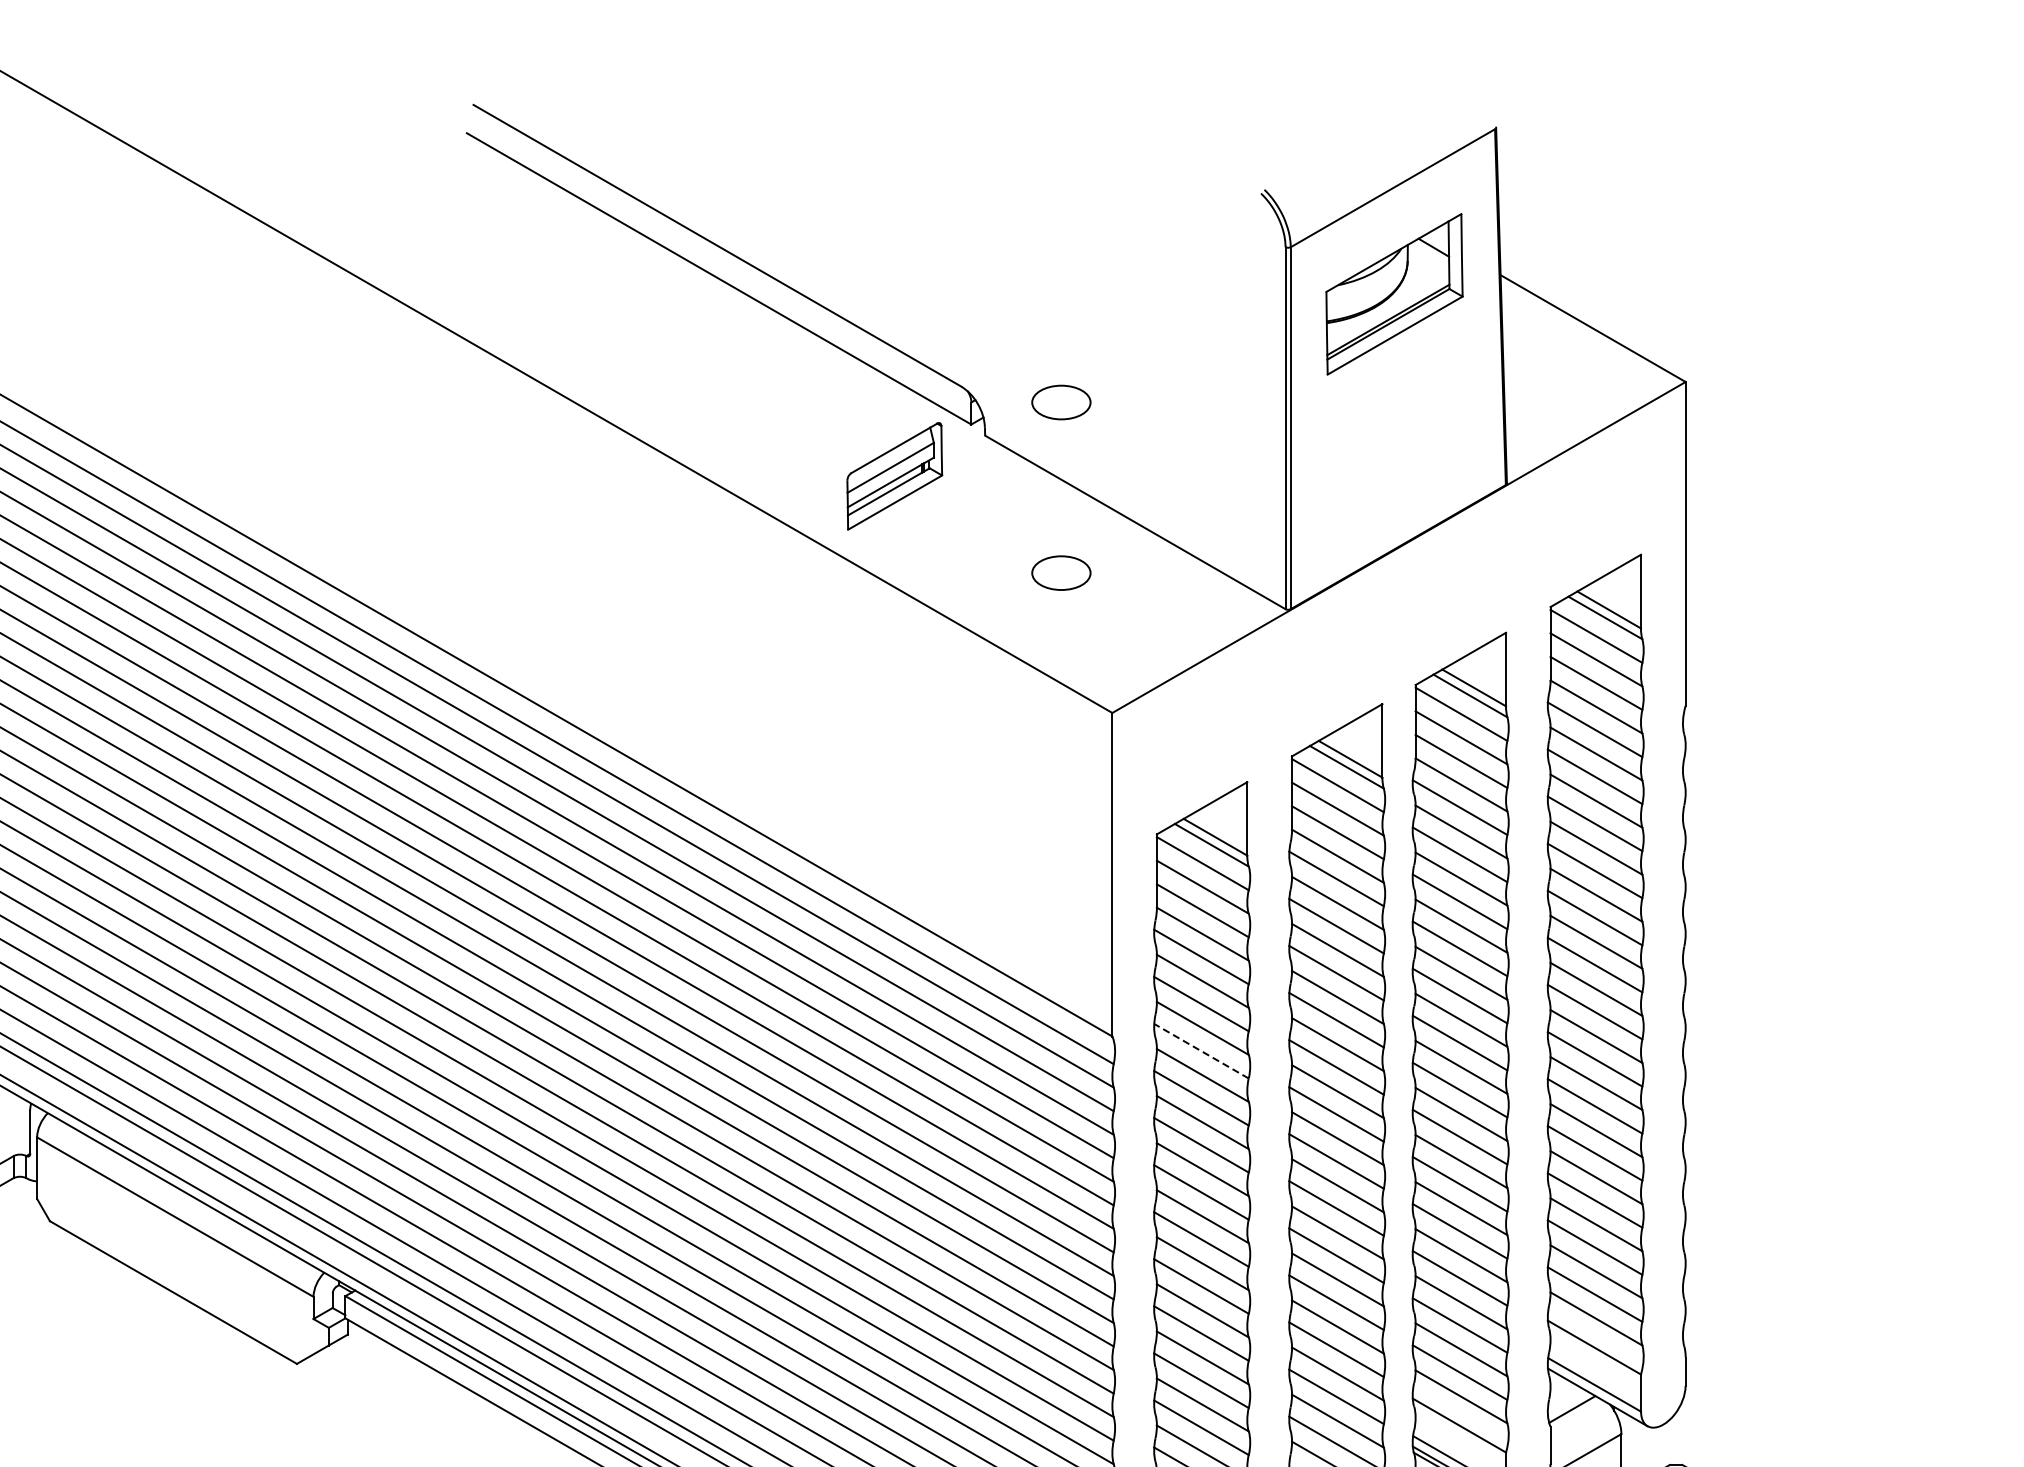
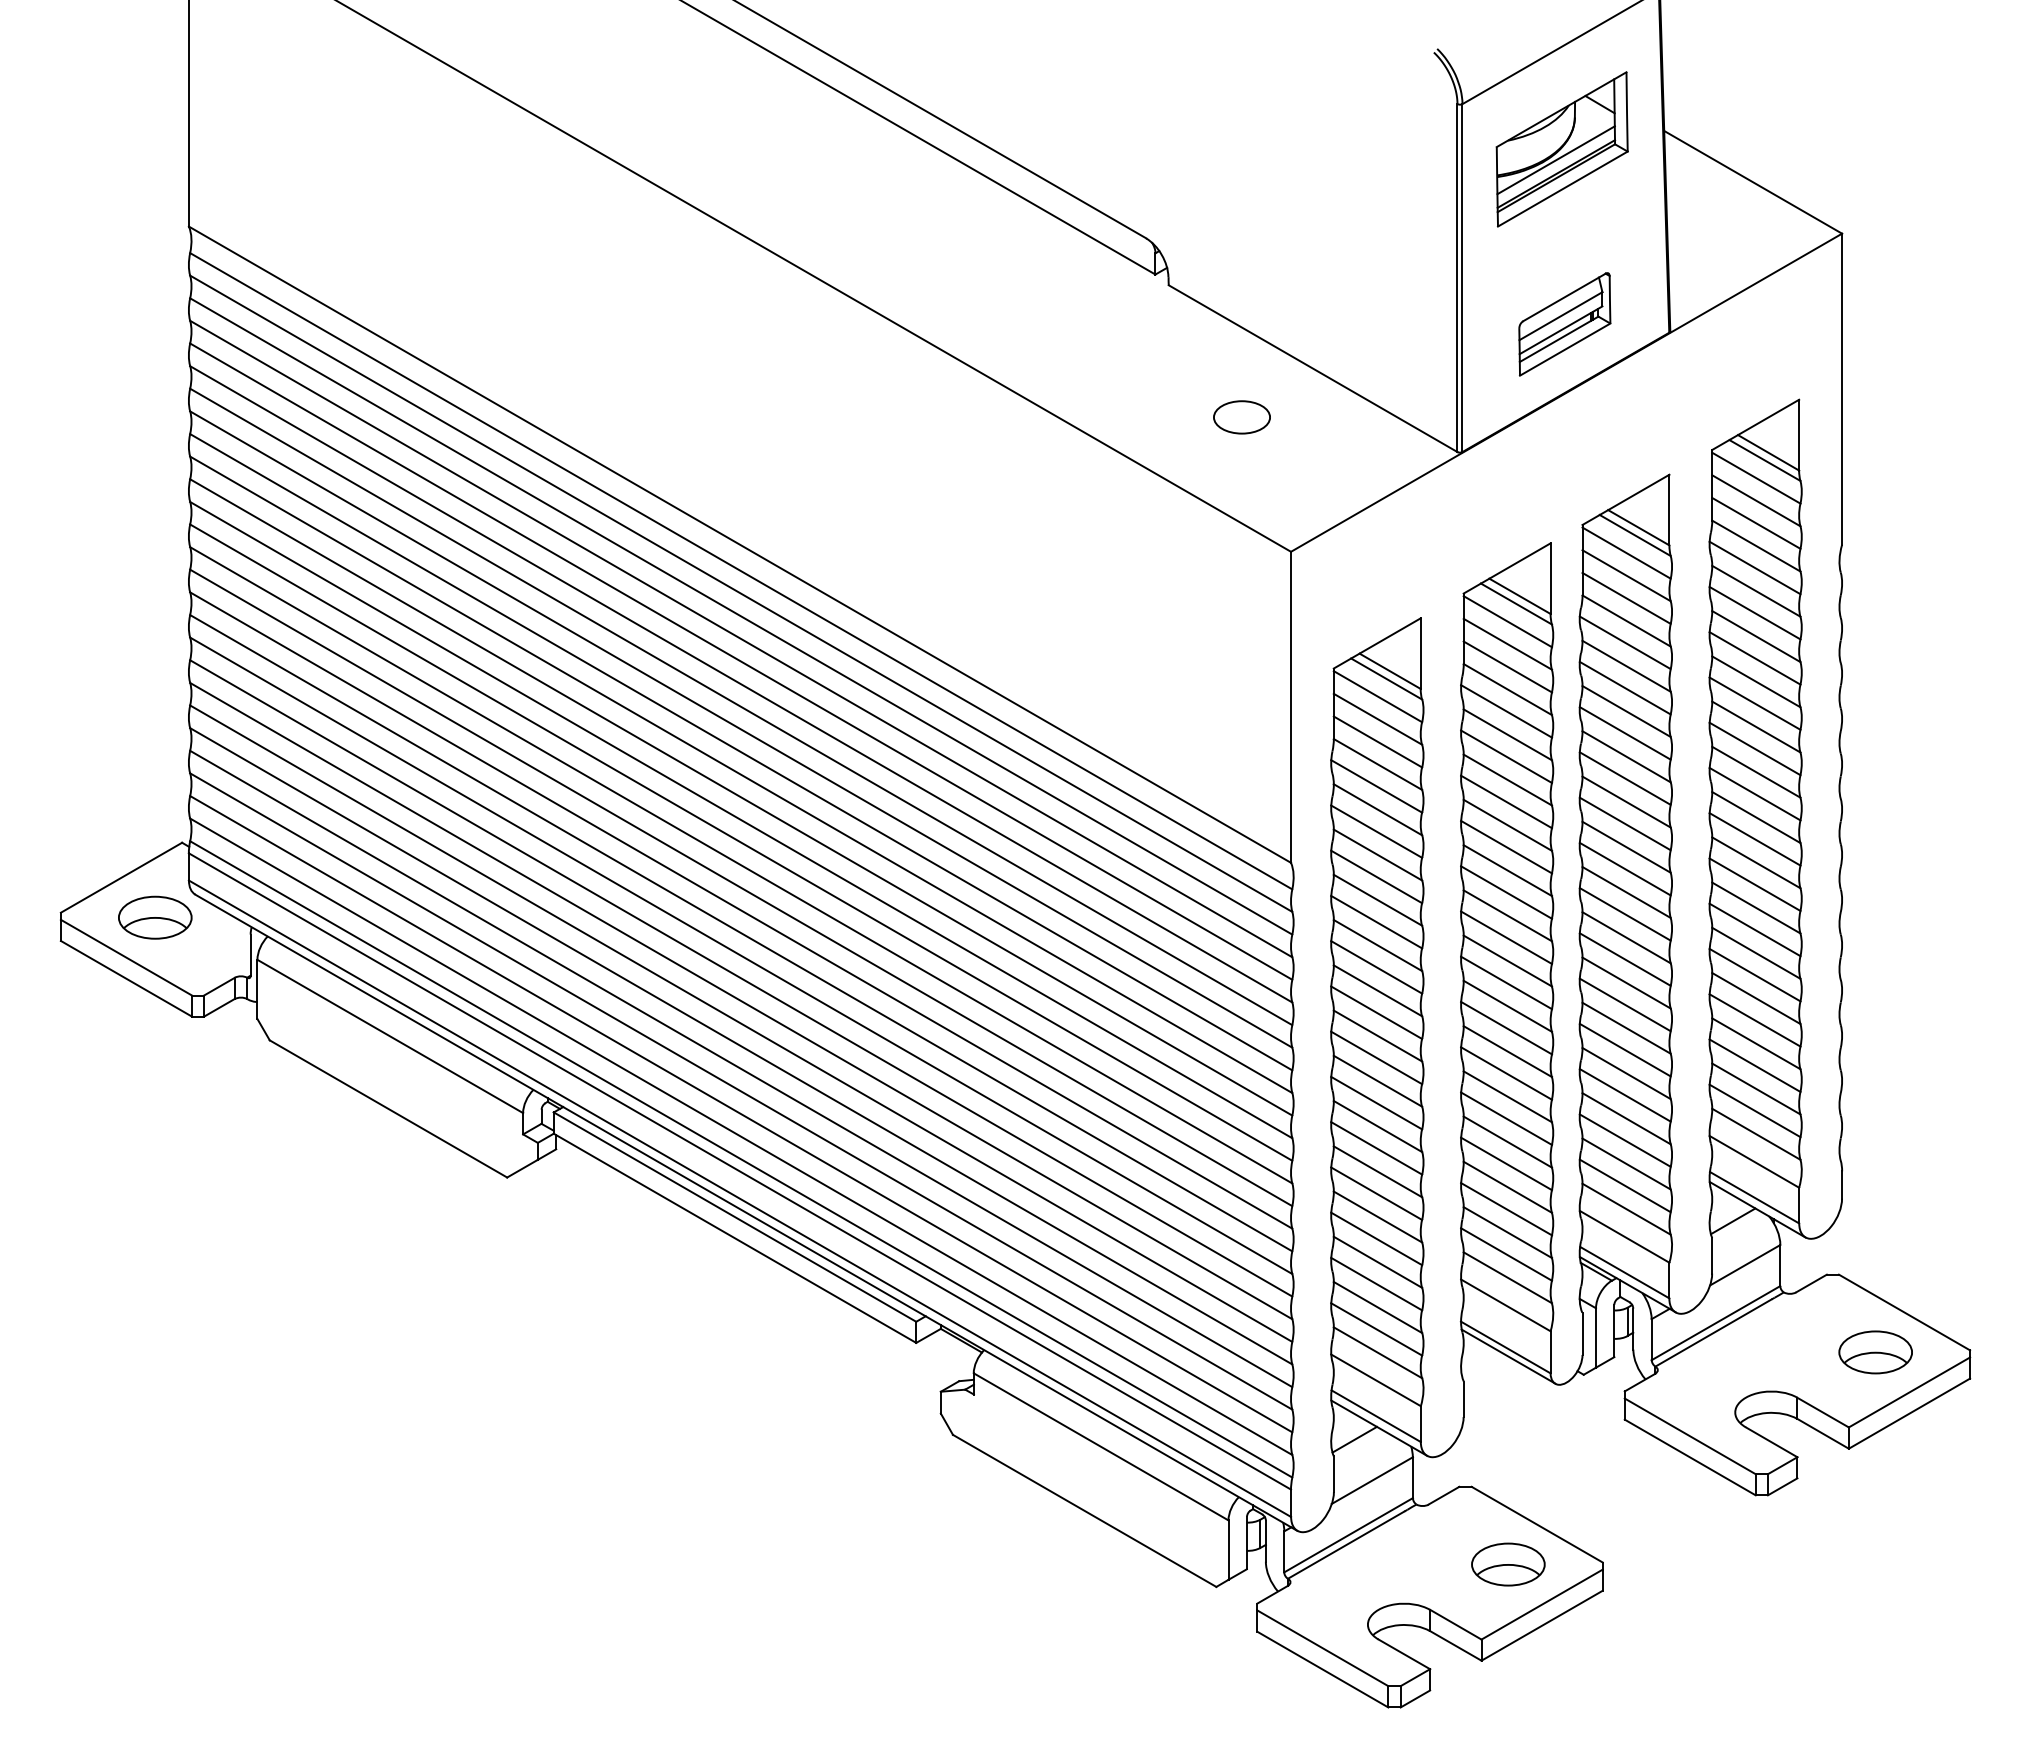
line: (1387, 305) -> (1555, 160), added
part: (1060, 402) -> (1241, 253), removed
part: (894, 476) -> (1564, 324), moved
line: (1201, 1050) -> (1376, 876), dashed -> solid

